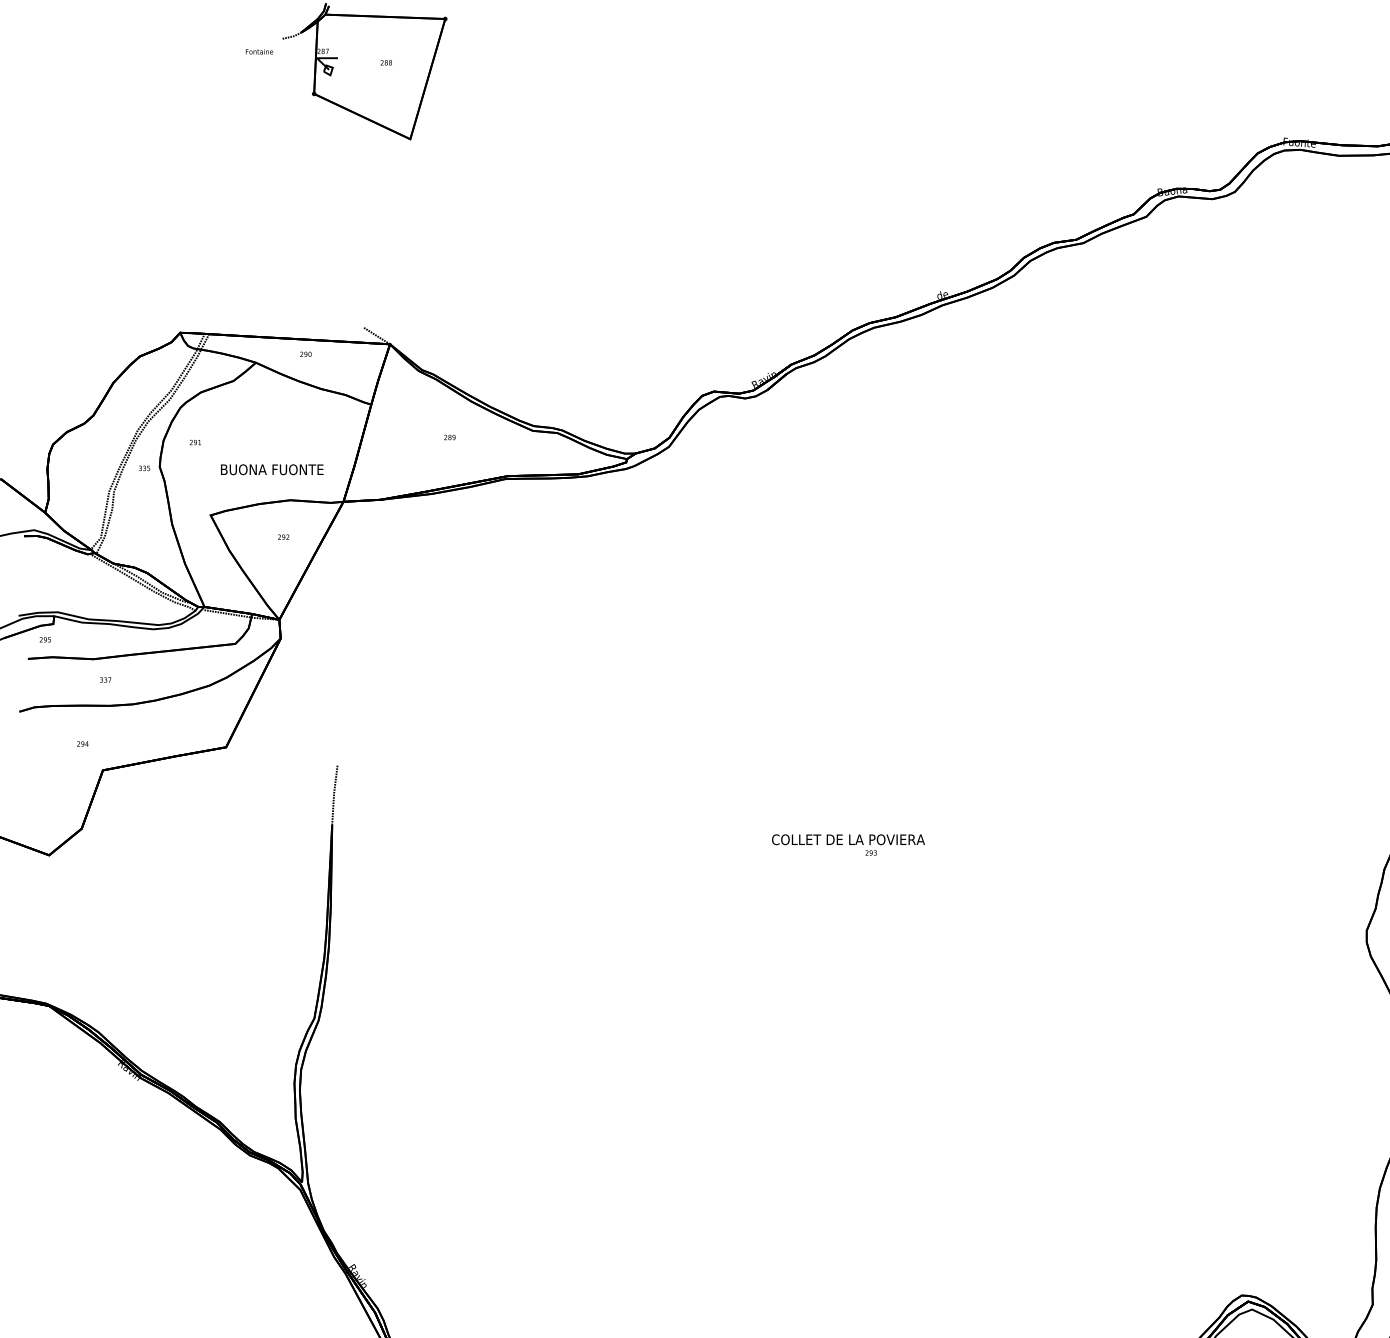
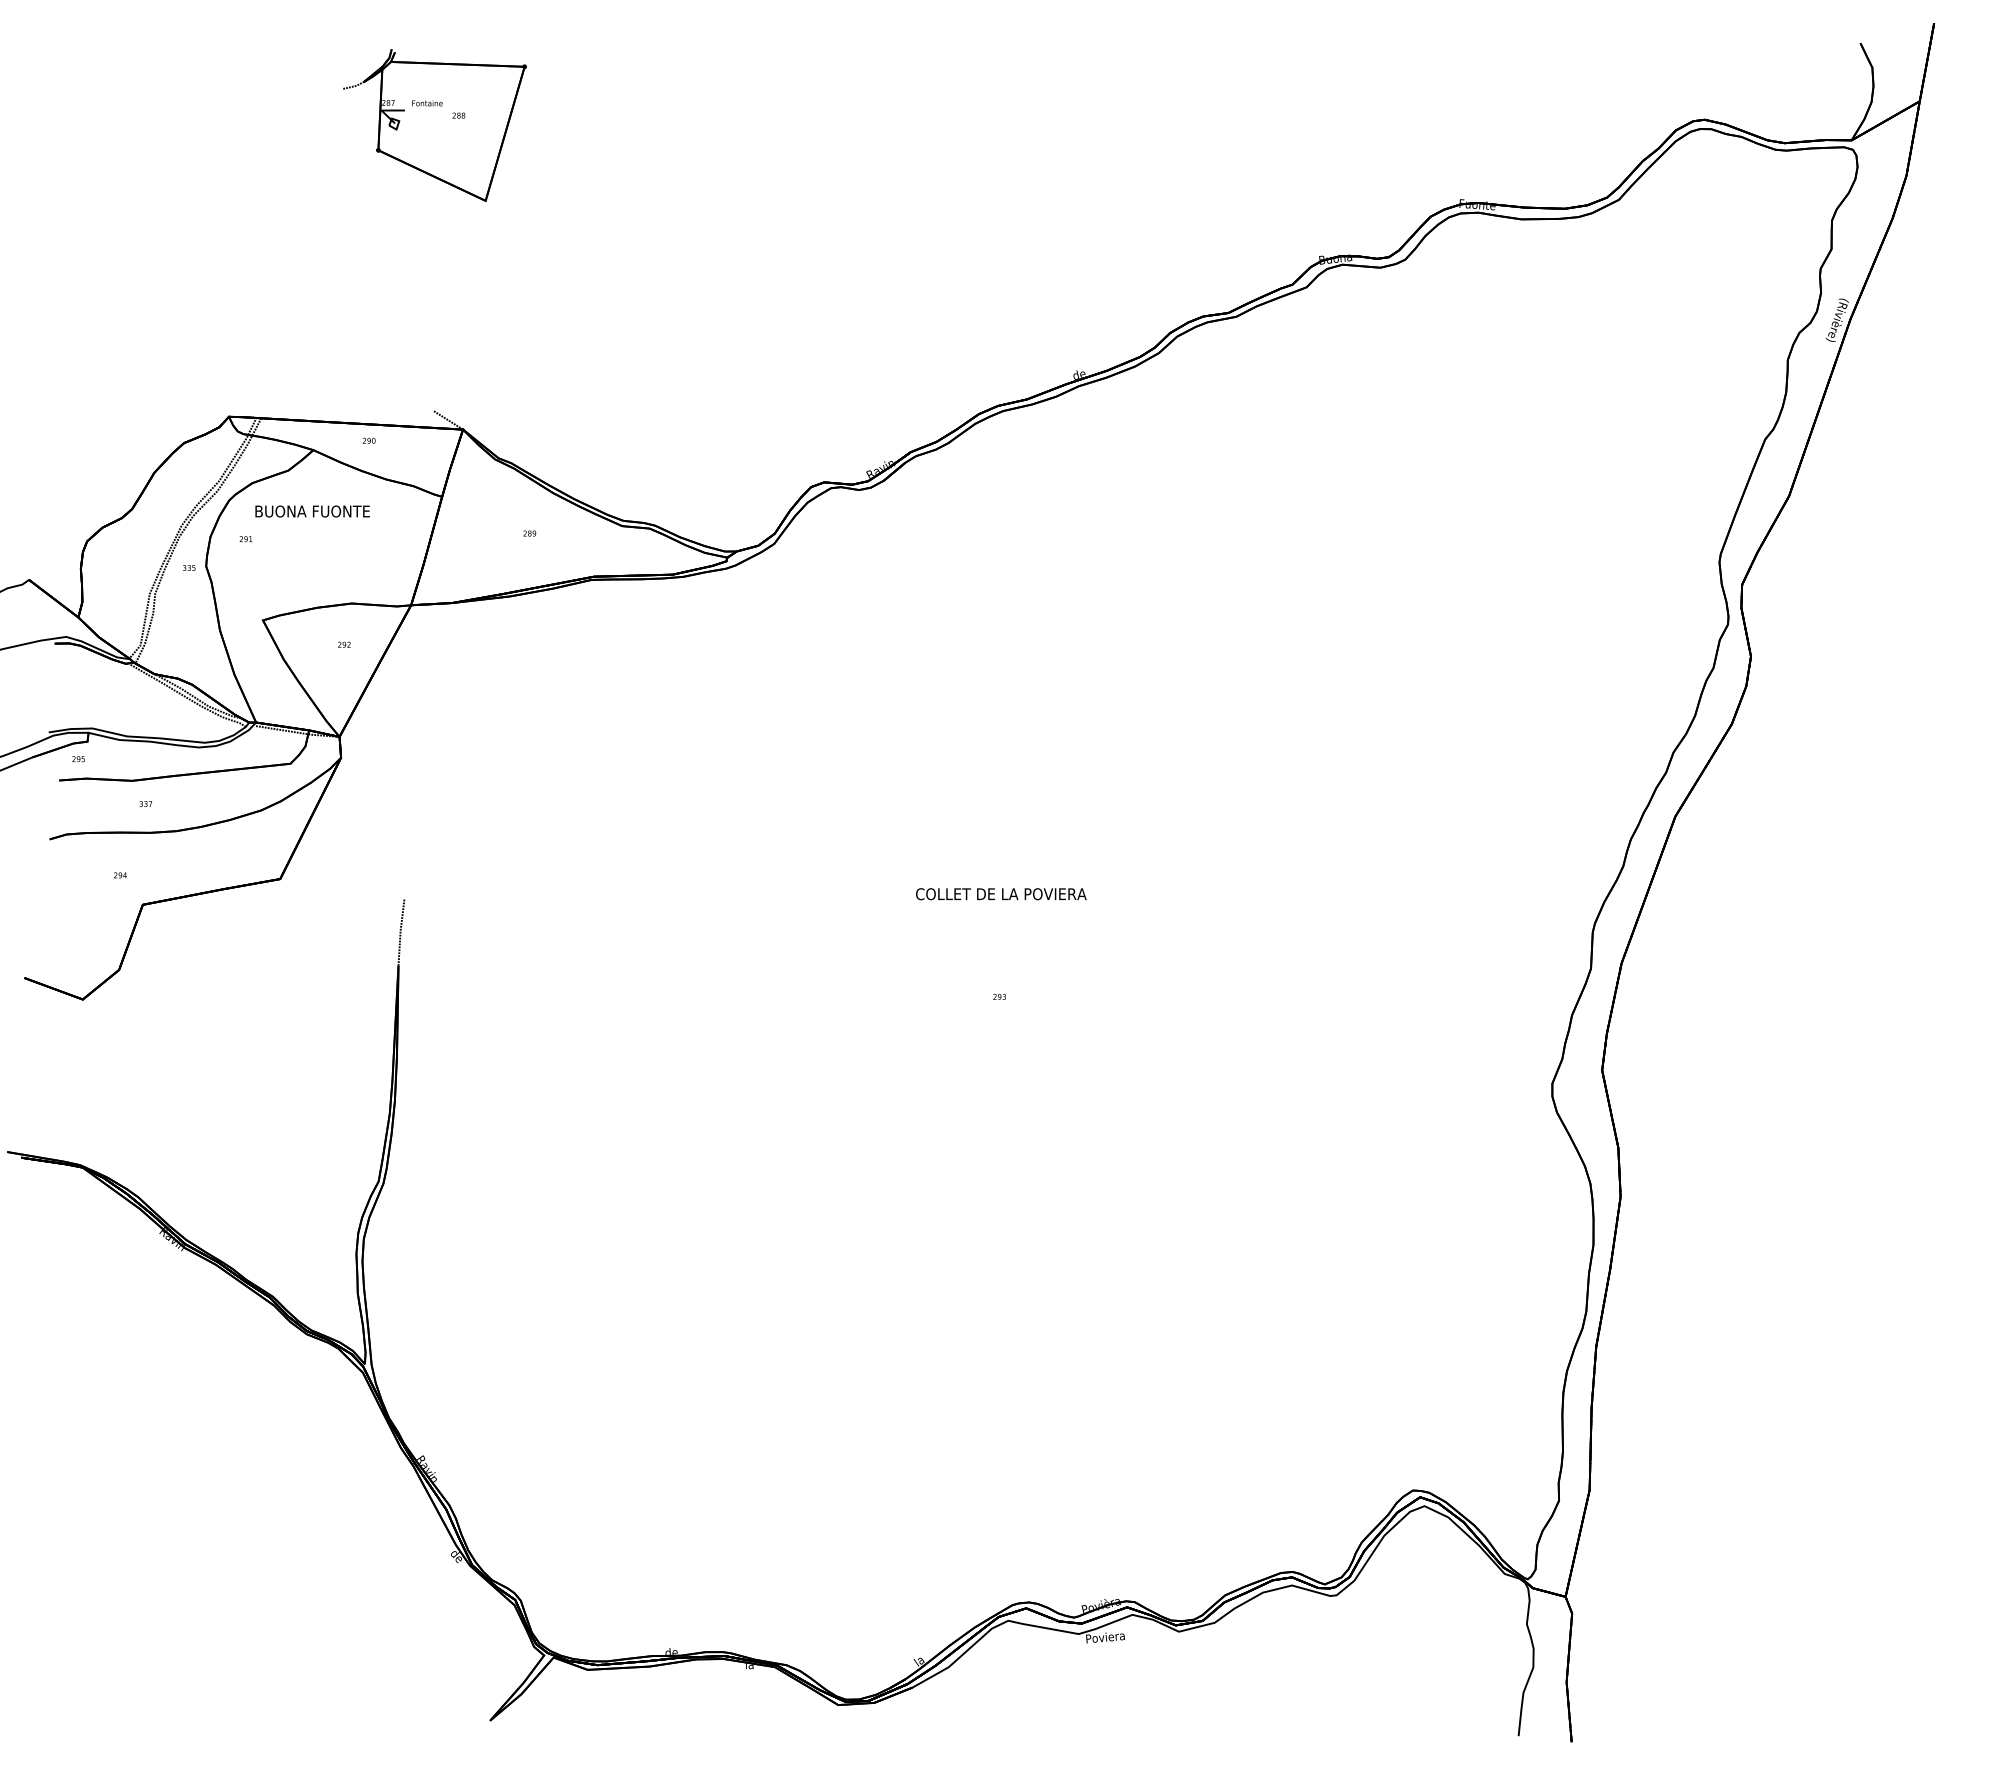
text: (259, 51) -> (427, 103), moved
text: (272, 469) -> (312, 511), moved
text: (848, 840) -> (1001, 894), moved

